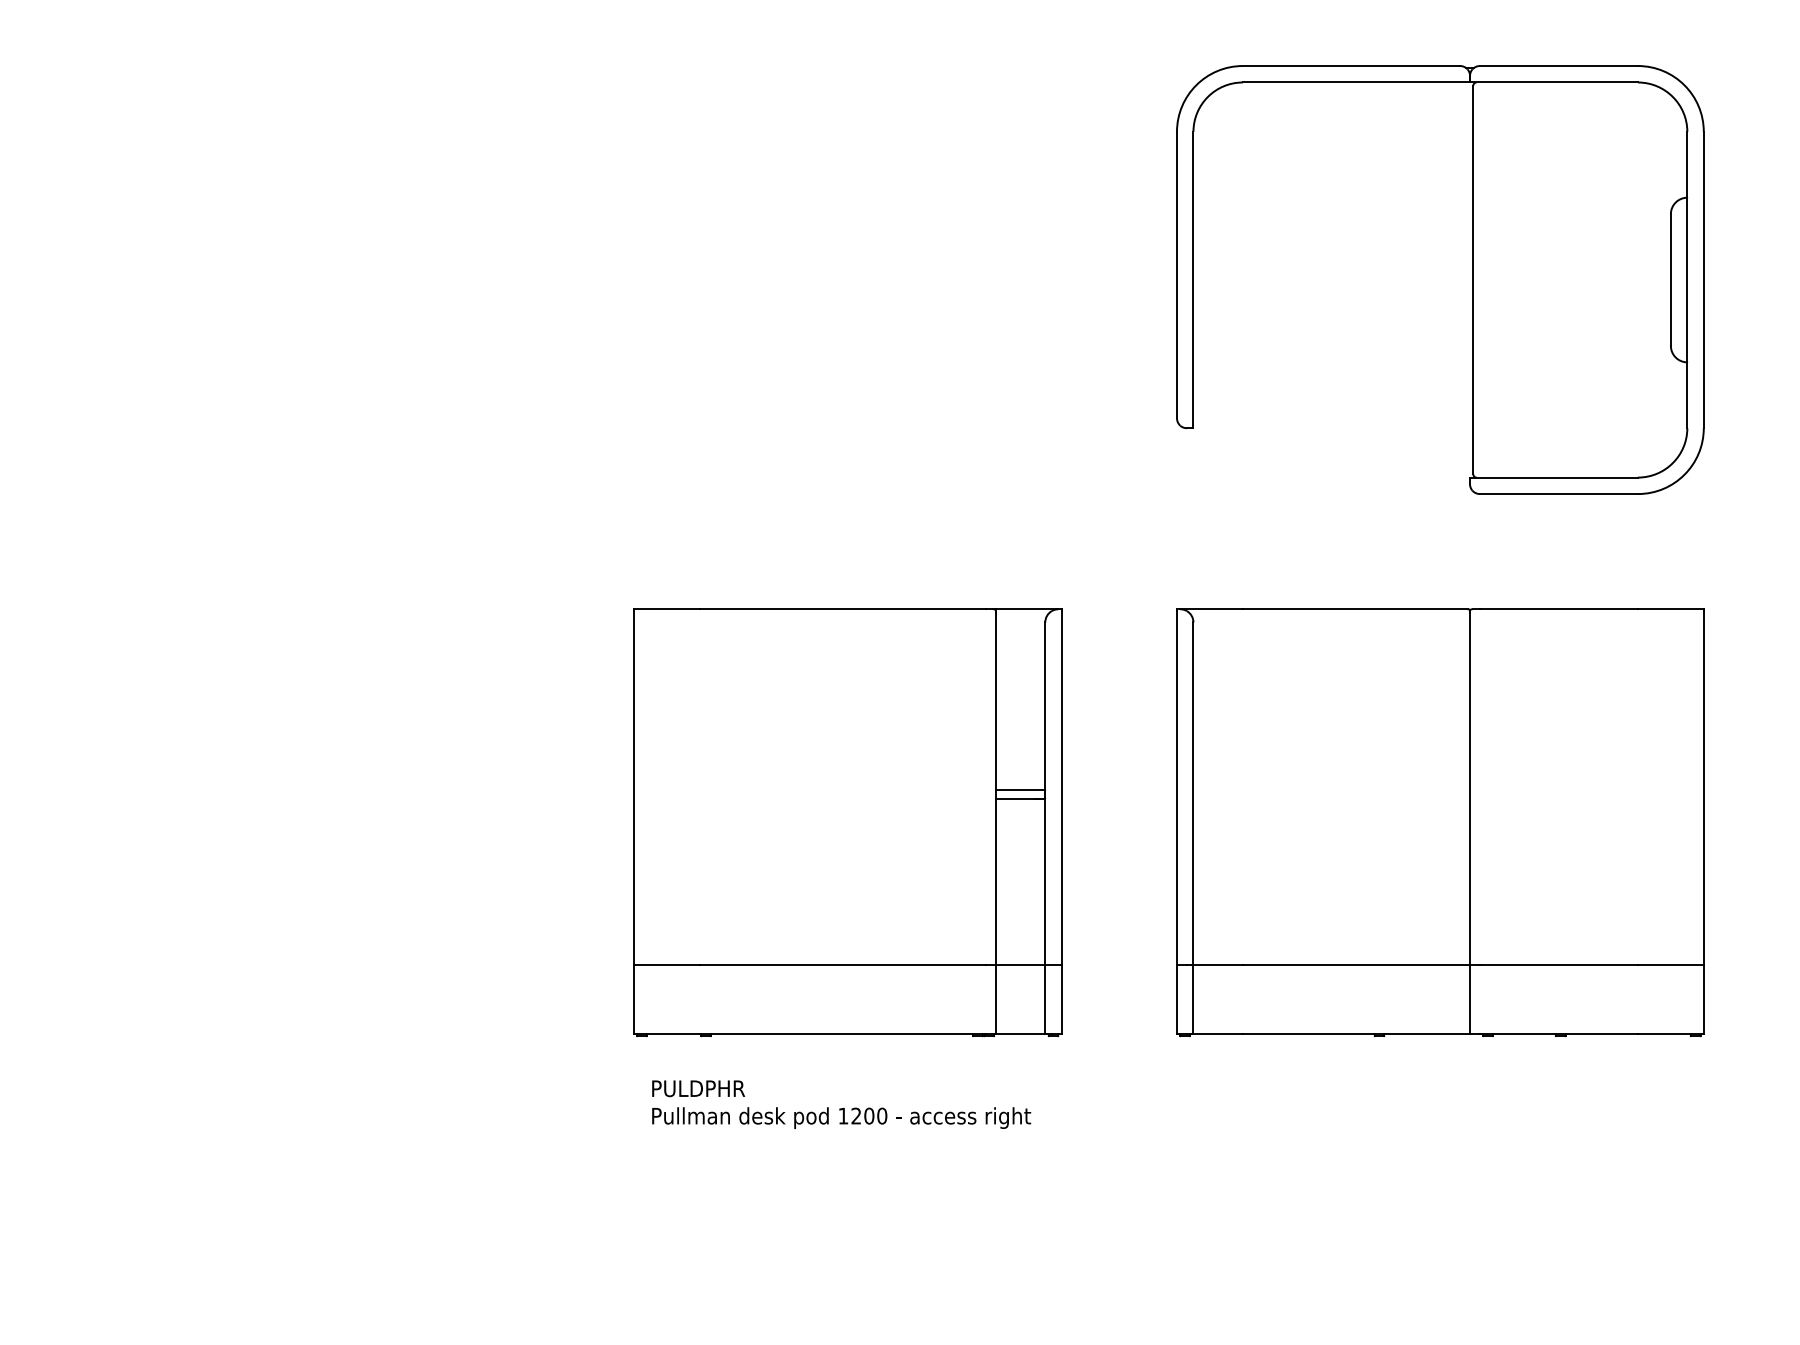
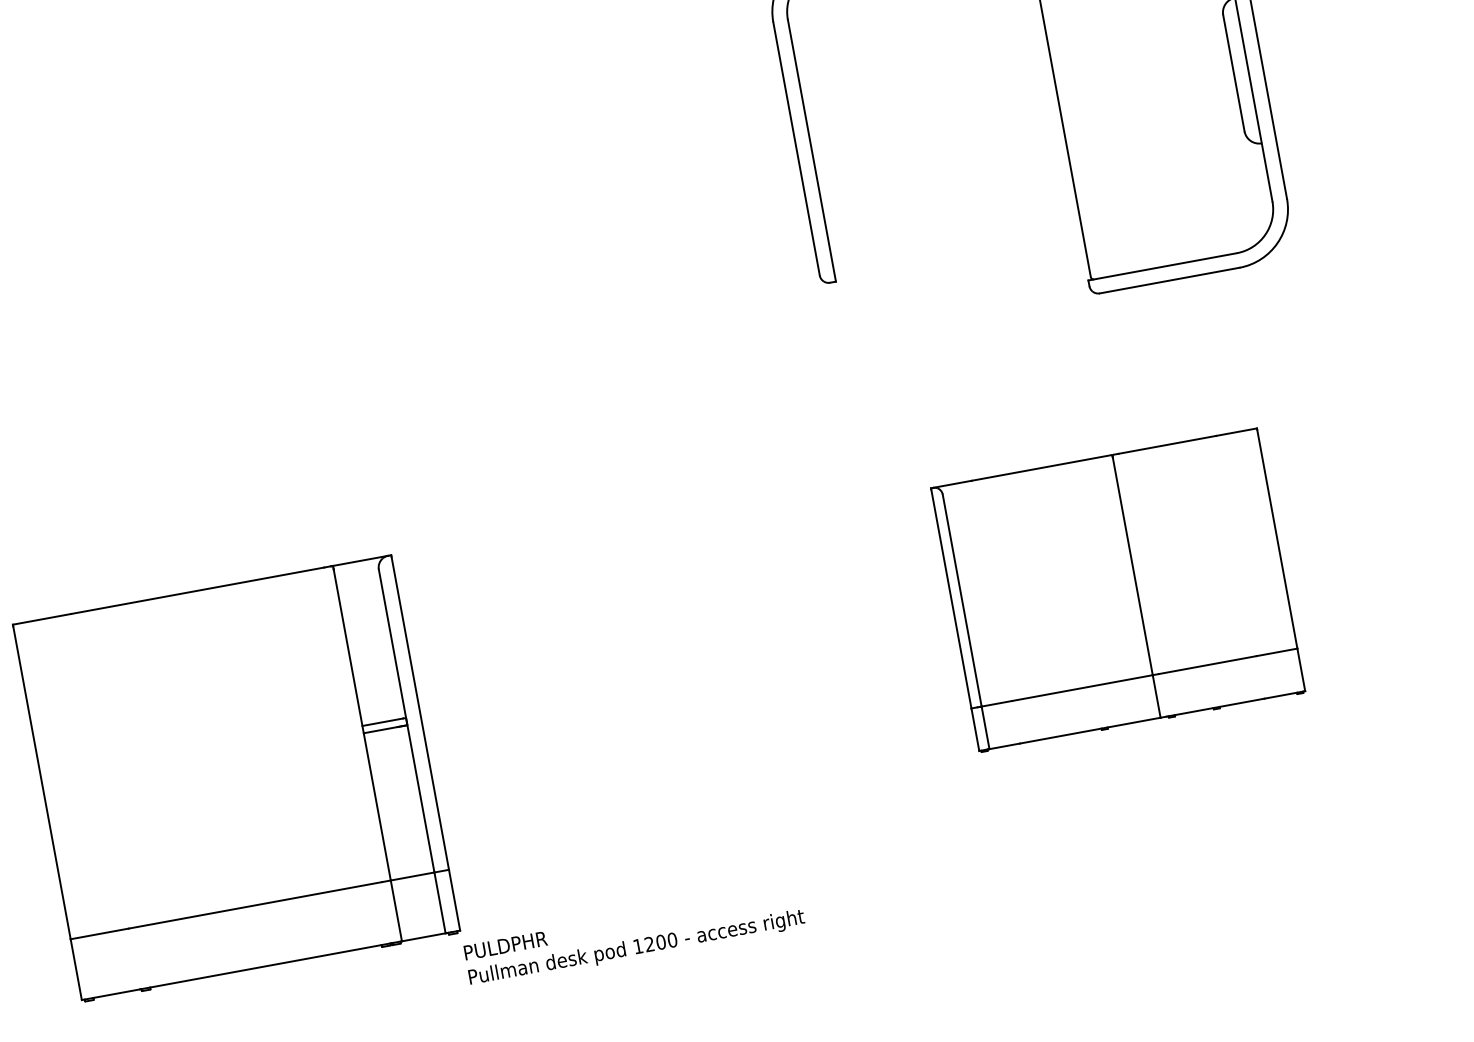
part: (847, 822) -> (236, 778), moved
part: (1440, 822) -> (1118, 590), size x0.7

